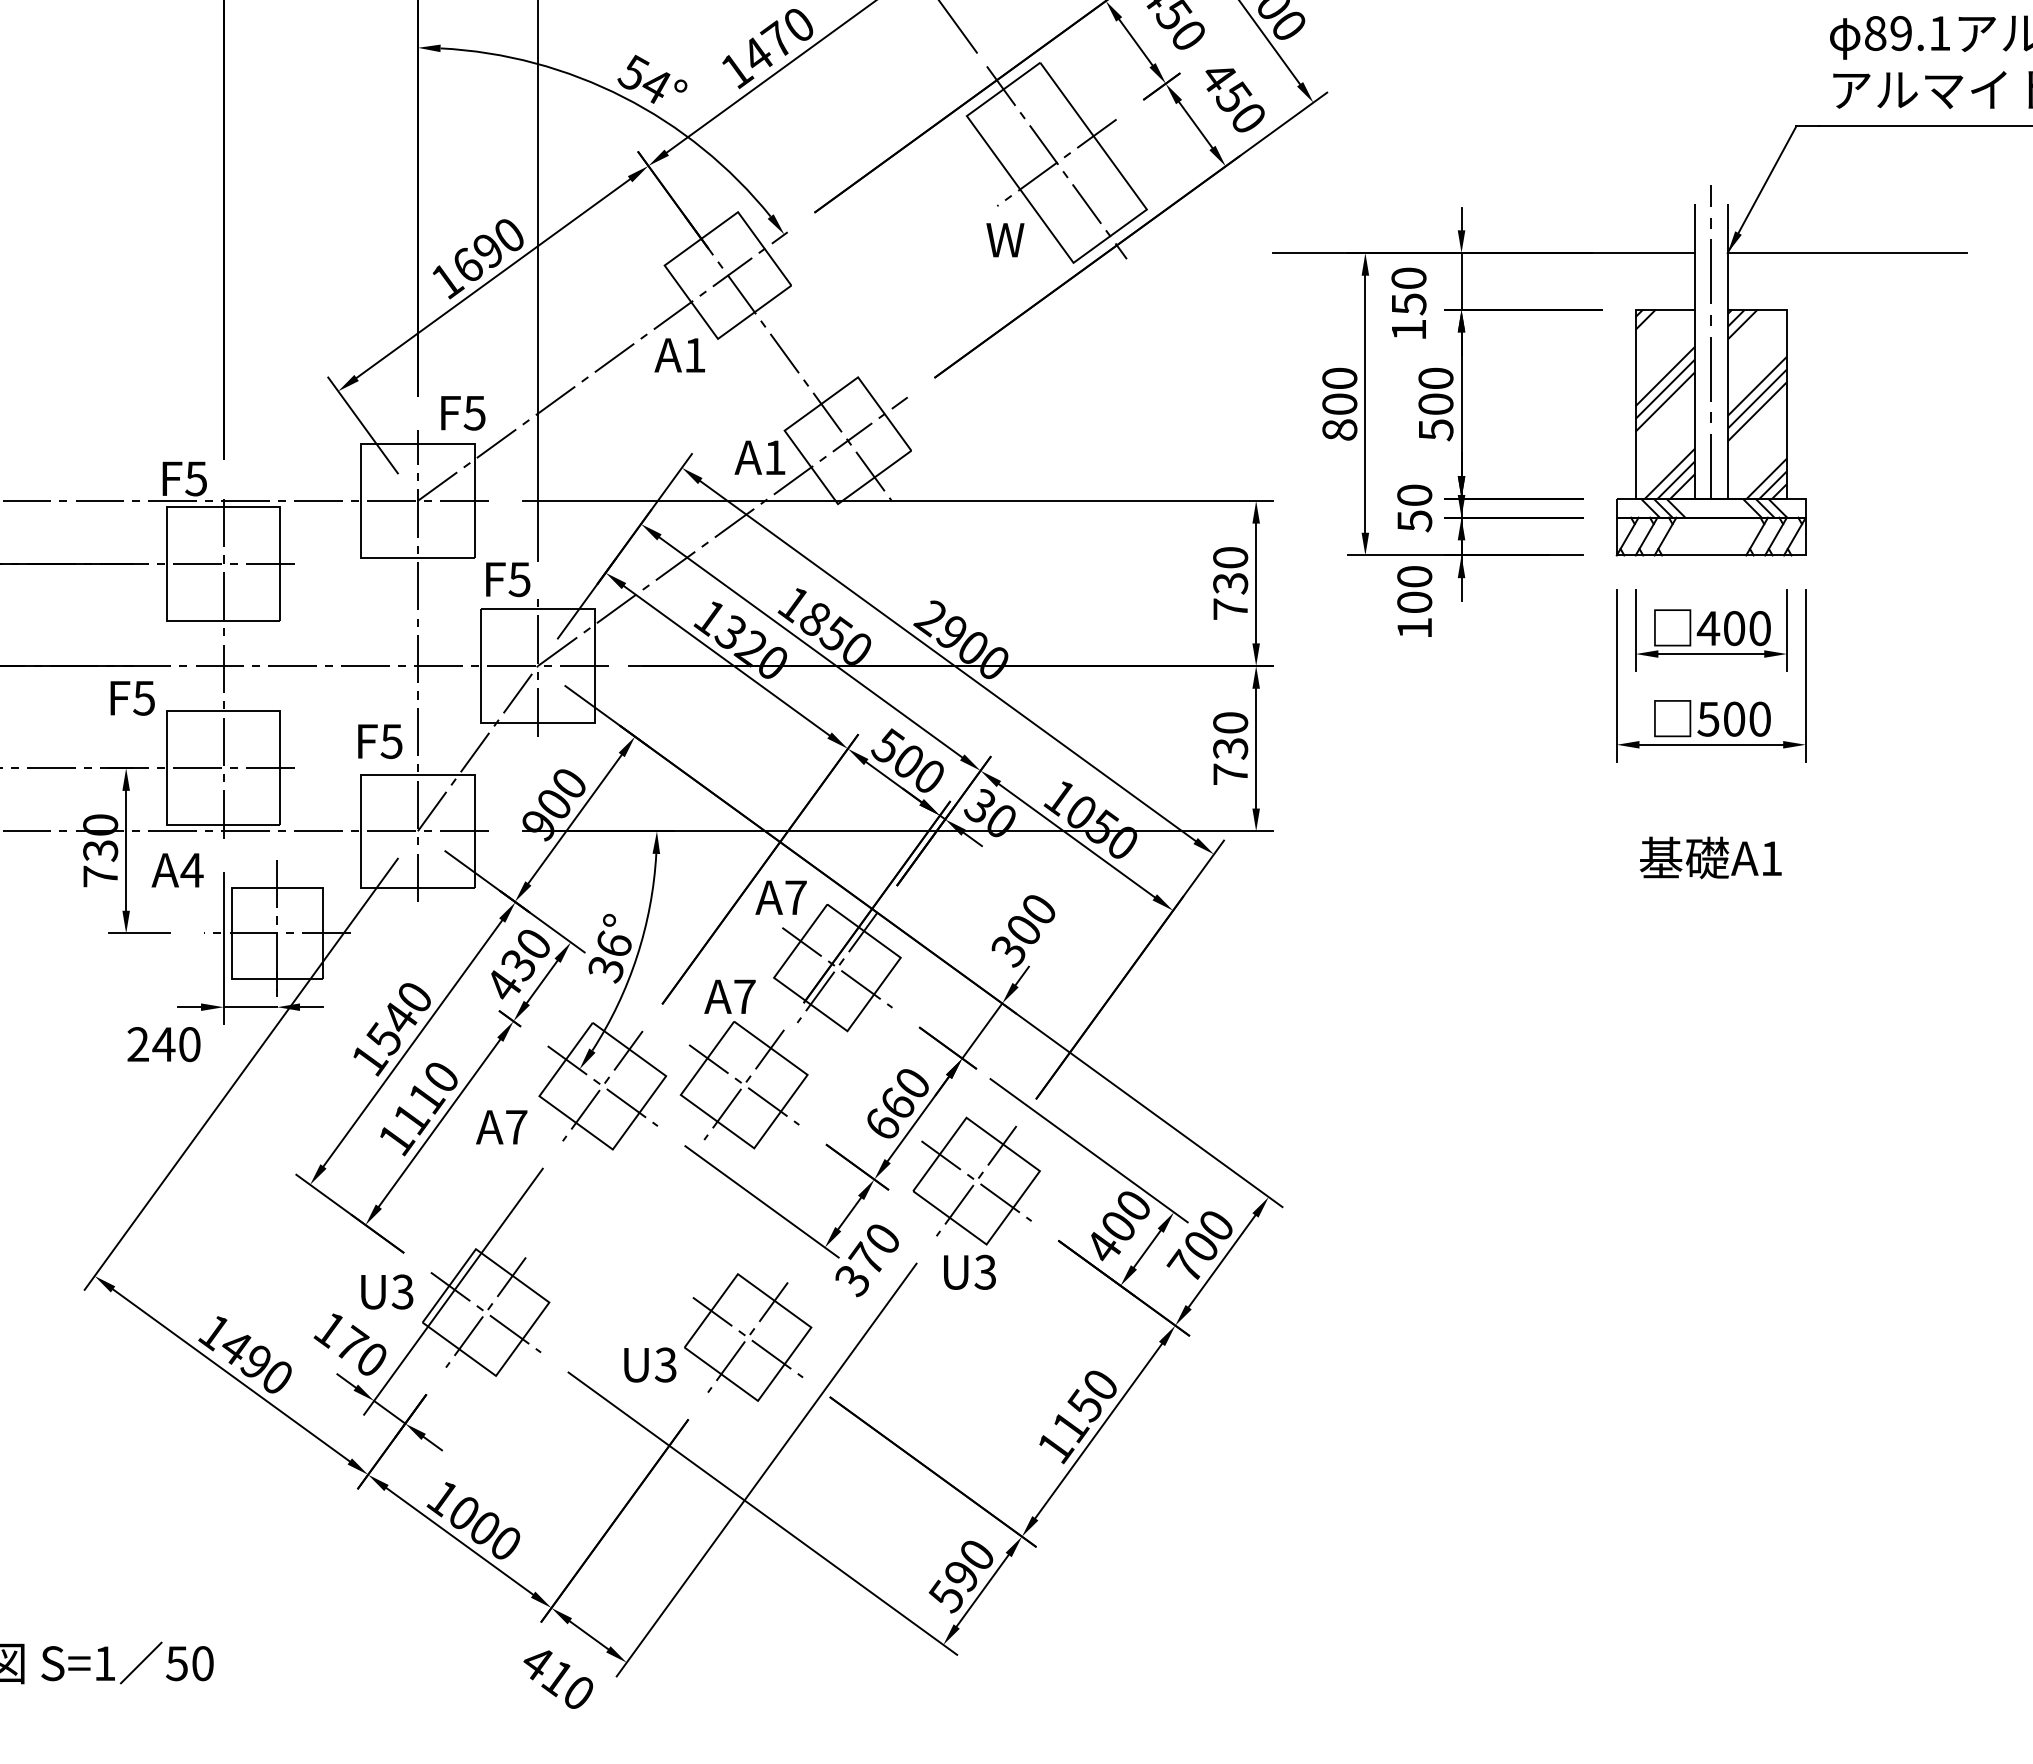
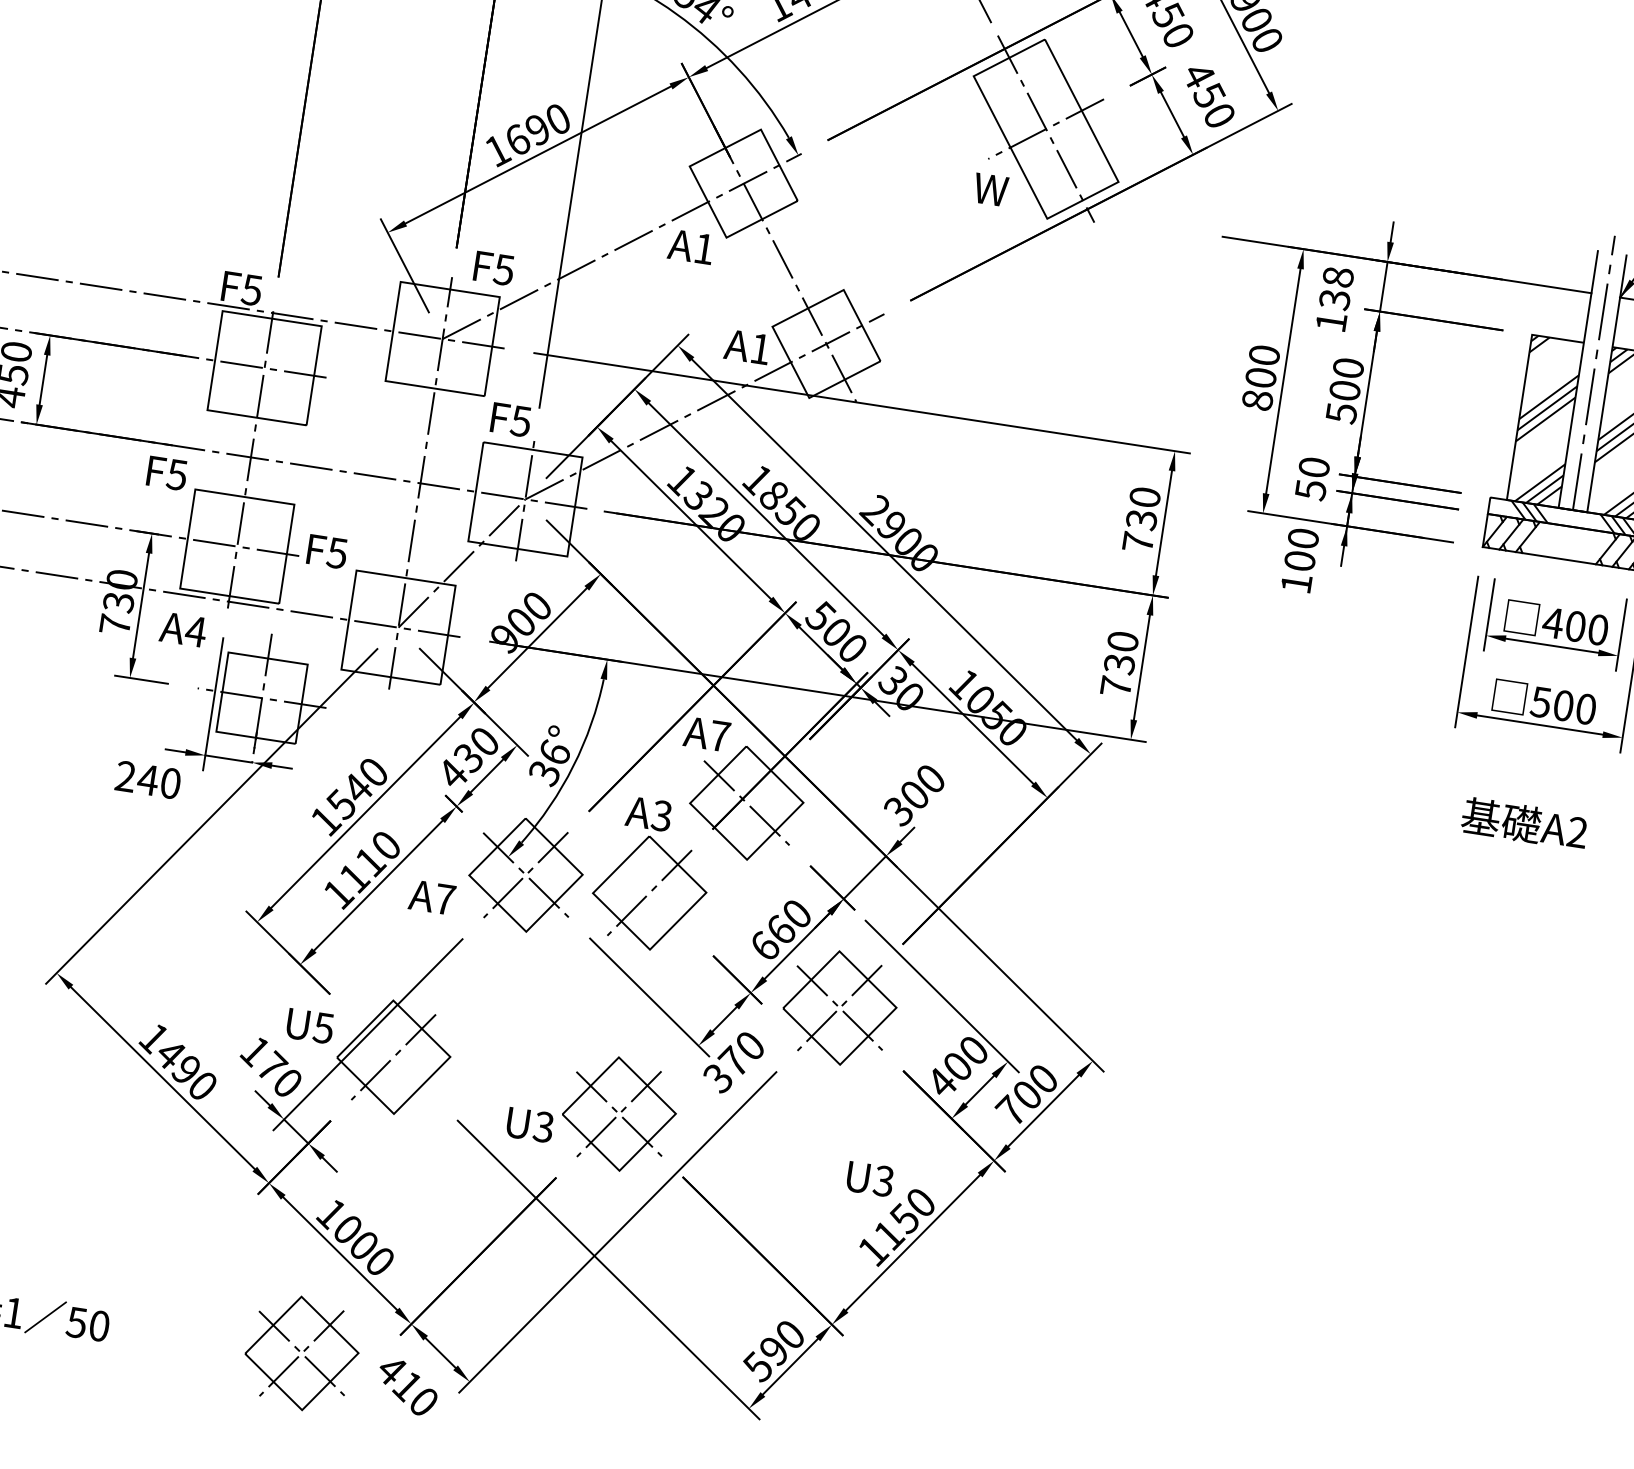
text: (1408, 291) -> (1336, 288), 150 -> 138
text: (380, 741) -> (327, 551), moved
text: (1771, 858) -> (1577, 832), A1 -> A2
line: (837, 967) -> (746, 802), removed
text: (744, 996) -> (661, 815), A7 -> A3
line: (744, 1084) -> (649, 892), removed
text: (969, 1271) -> (870, 1178), moved
text: (402, 1291) -> (323, 1027), U3 -> U5
line: (485, 1312) -> (393, 1057), removed
part: (434, 1659) -> (302, 1353), added

